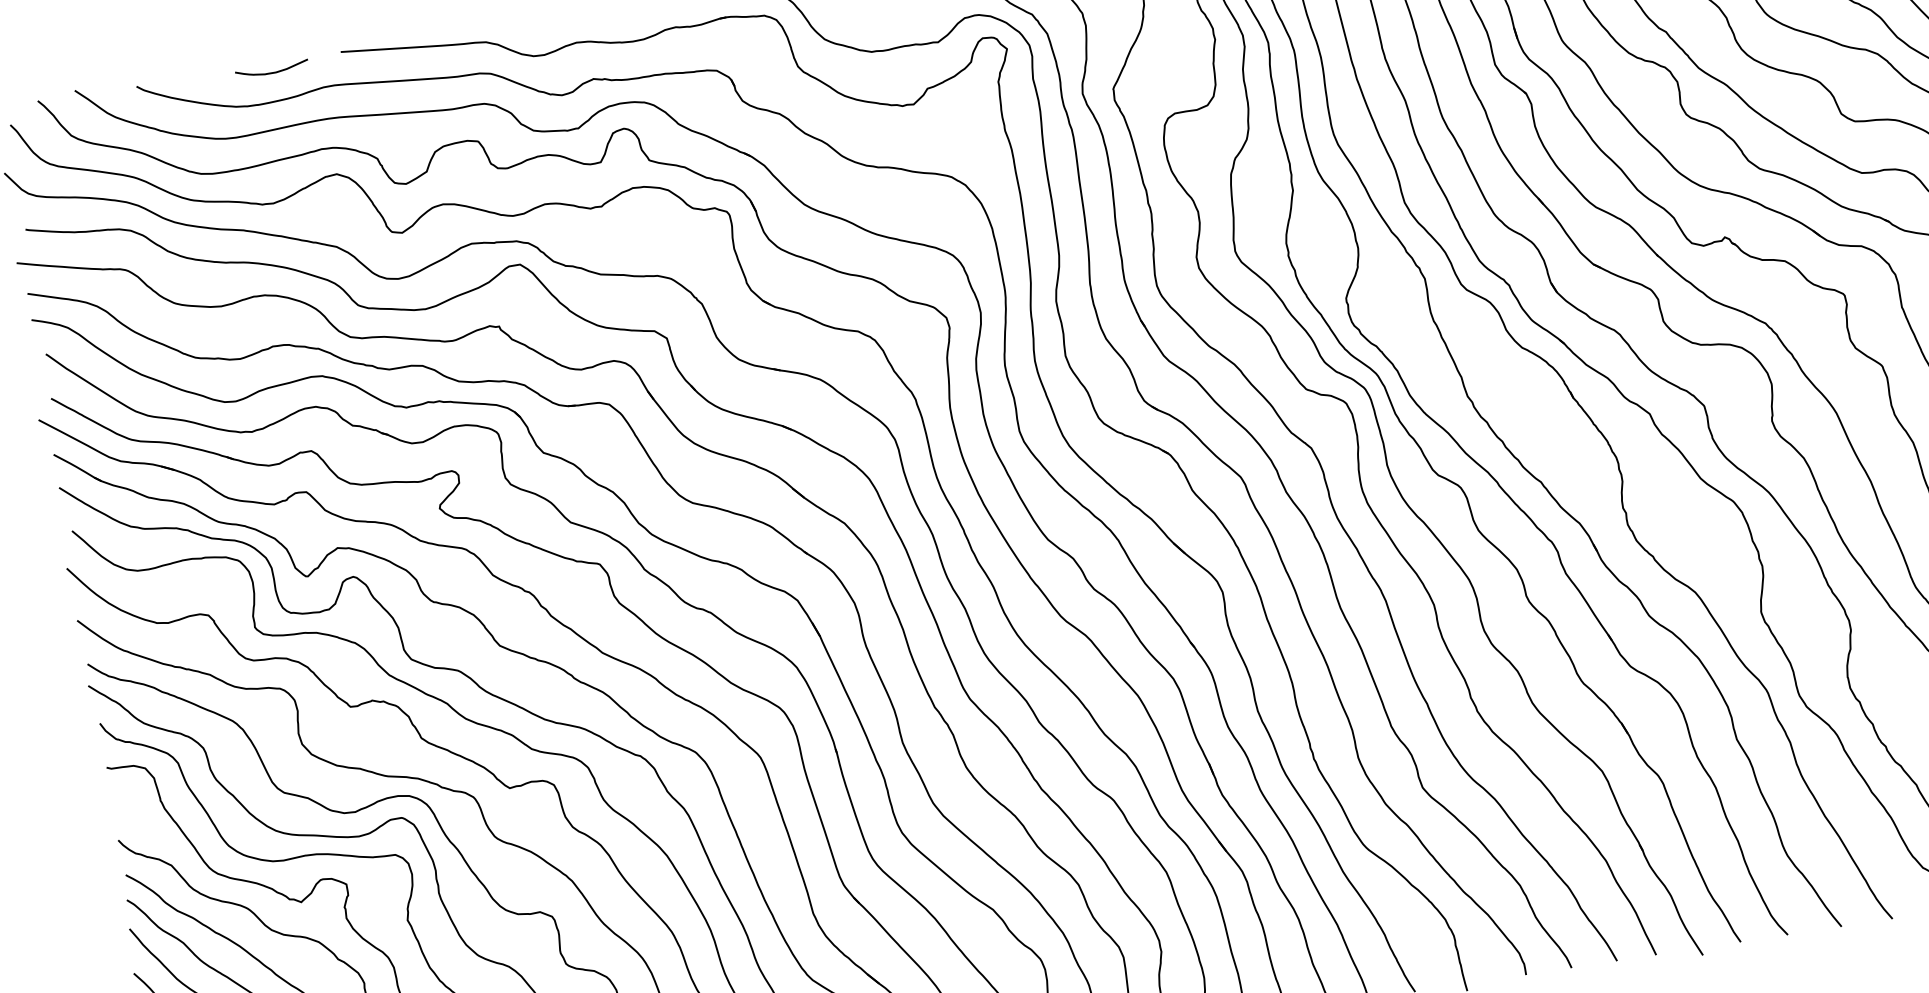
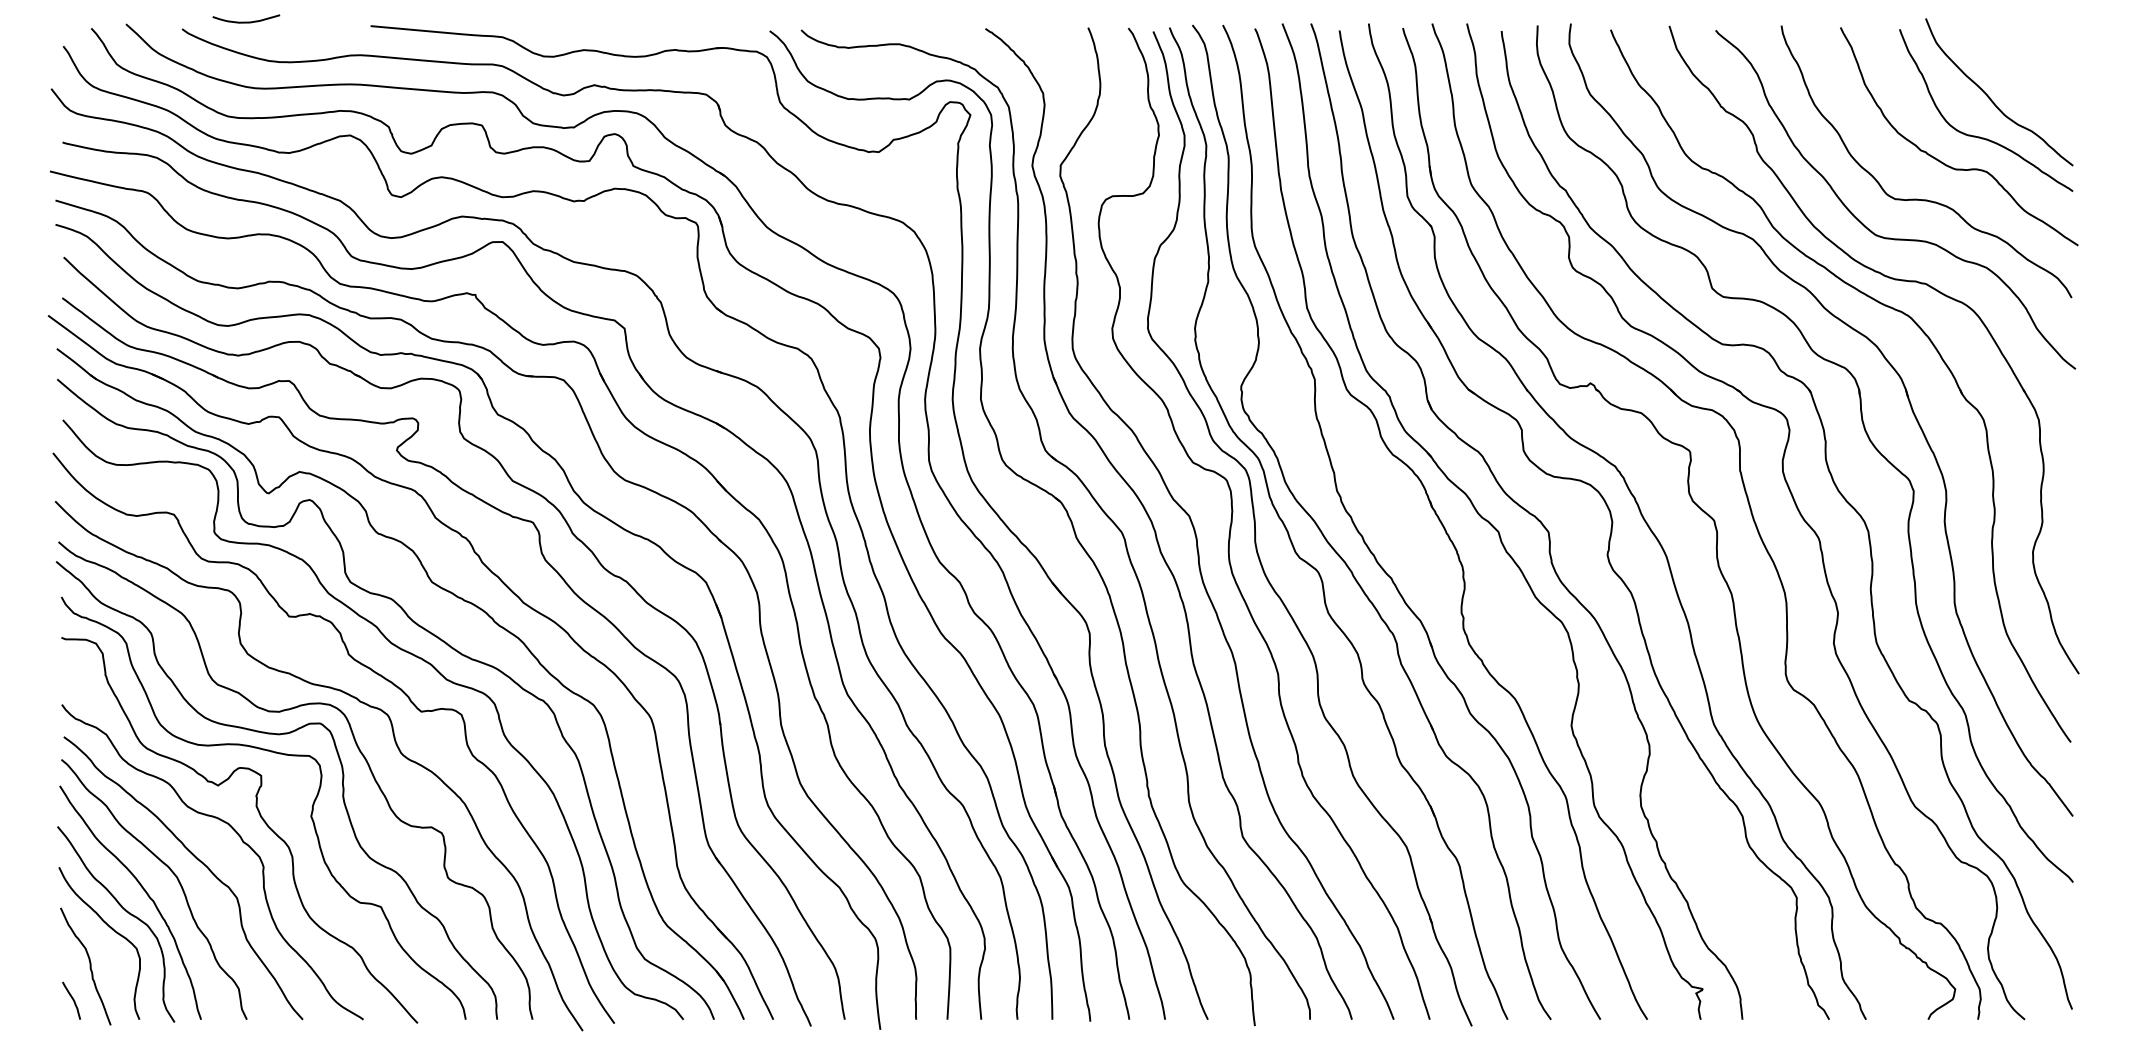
curve: (272, 71) -> (246, 21), moved

